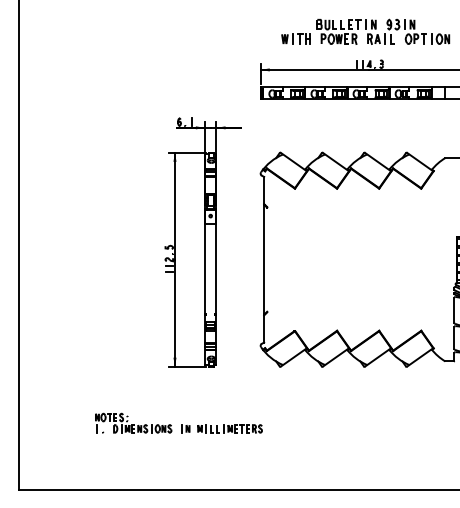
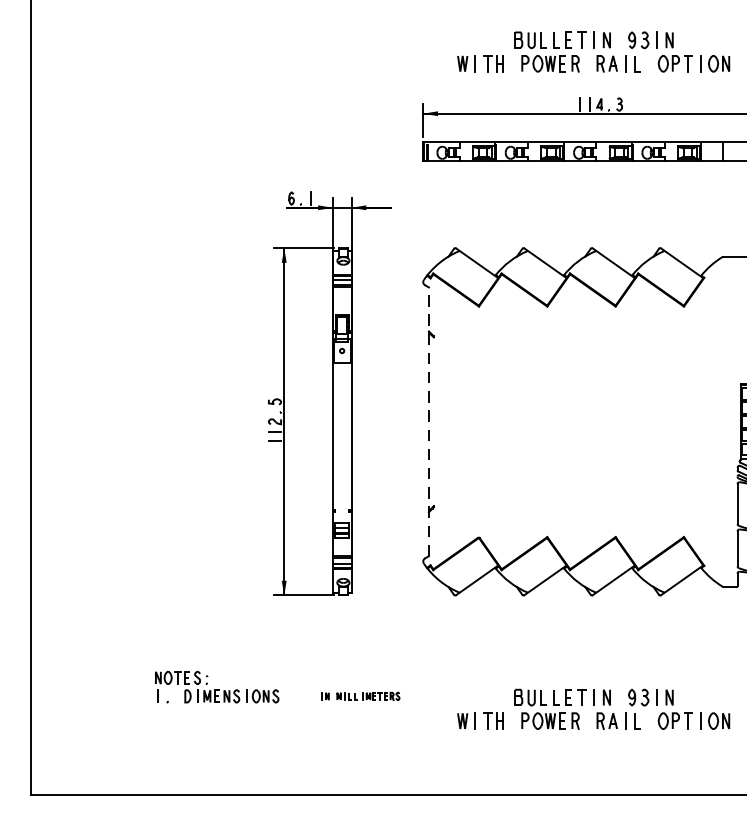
line: (264, 259) -> (429, 421), solid -> dashed
part: (221, 428) -> (359, 695), size x0.6
part: (365, 436) -> (593, 708), added

